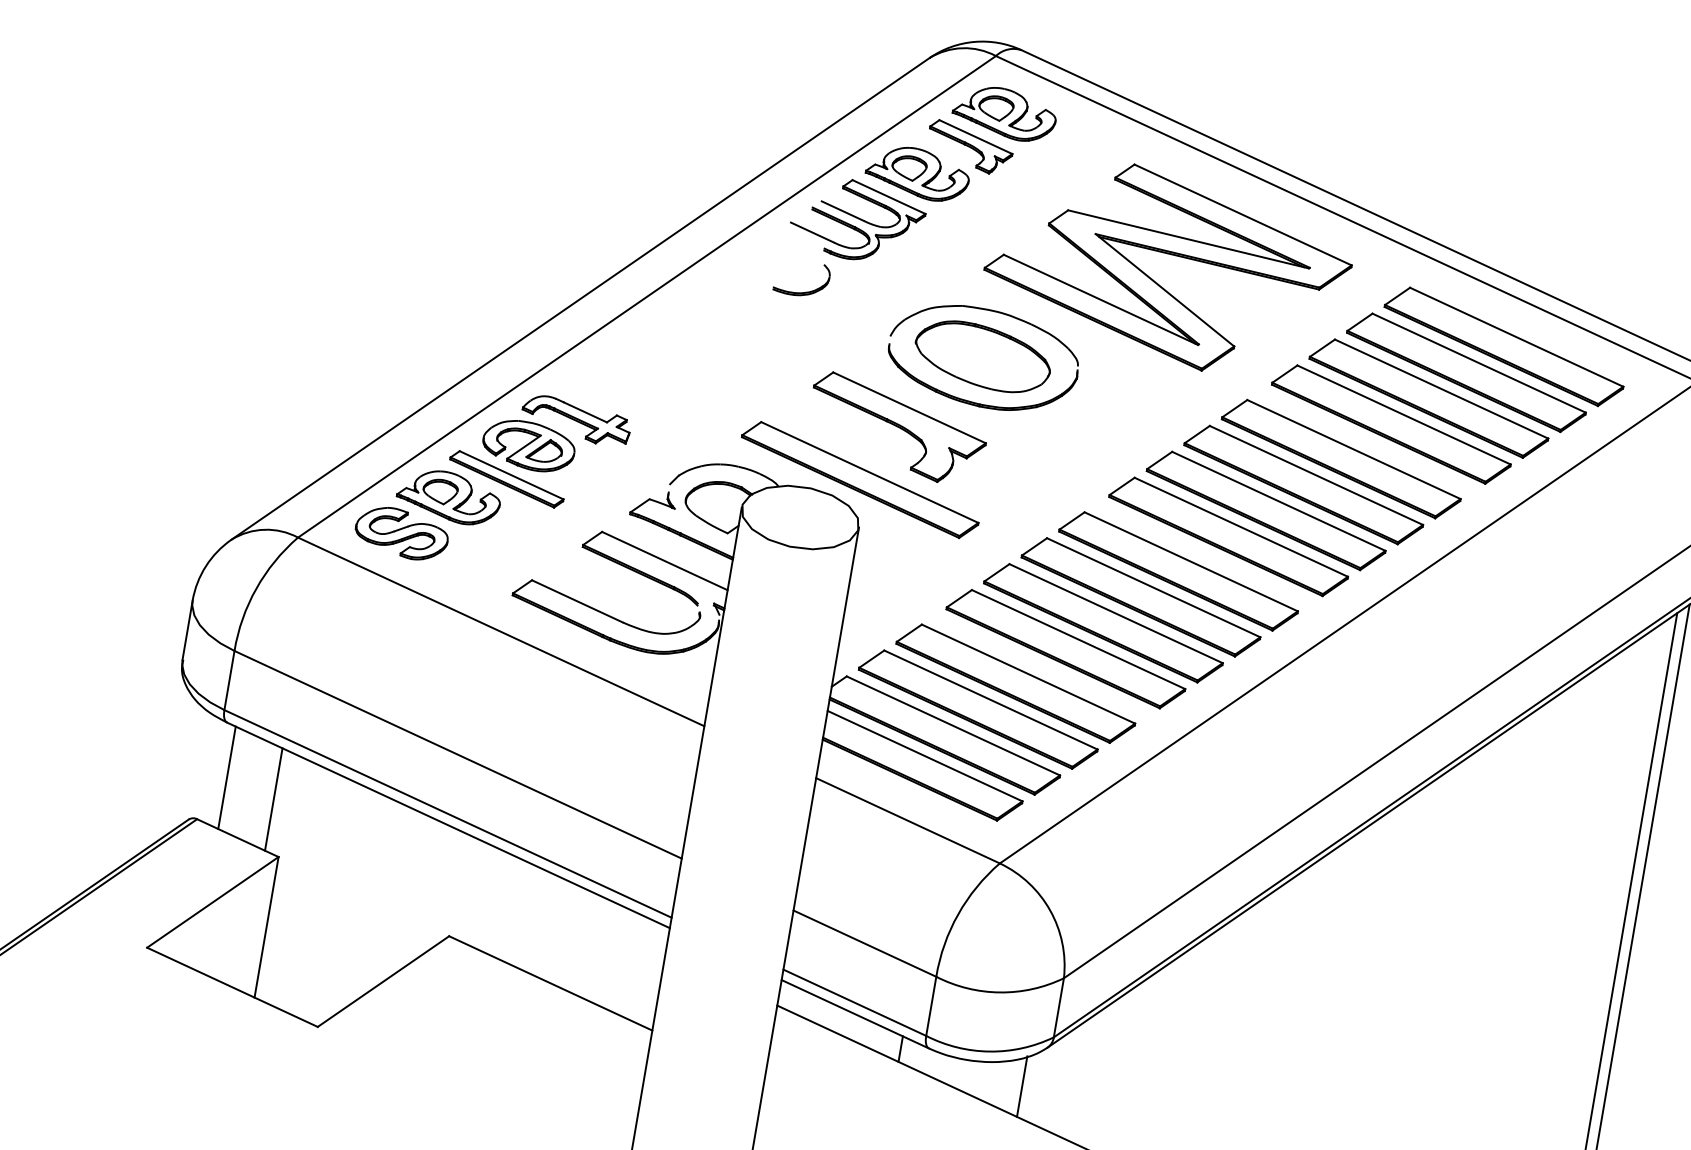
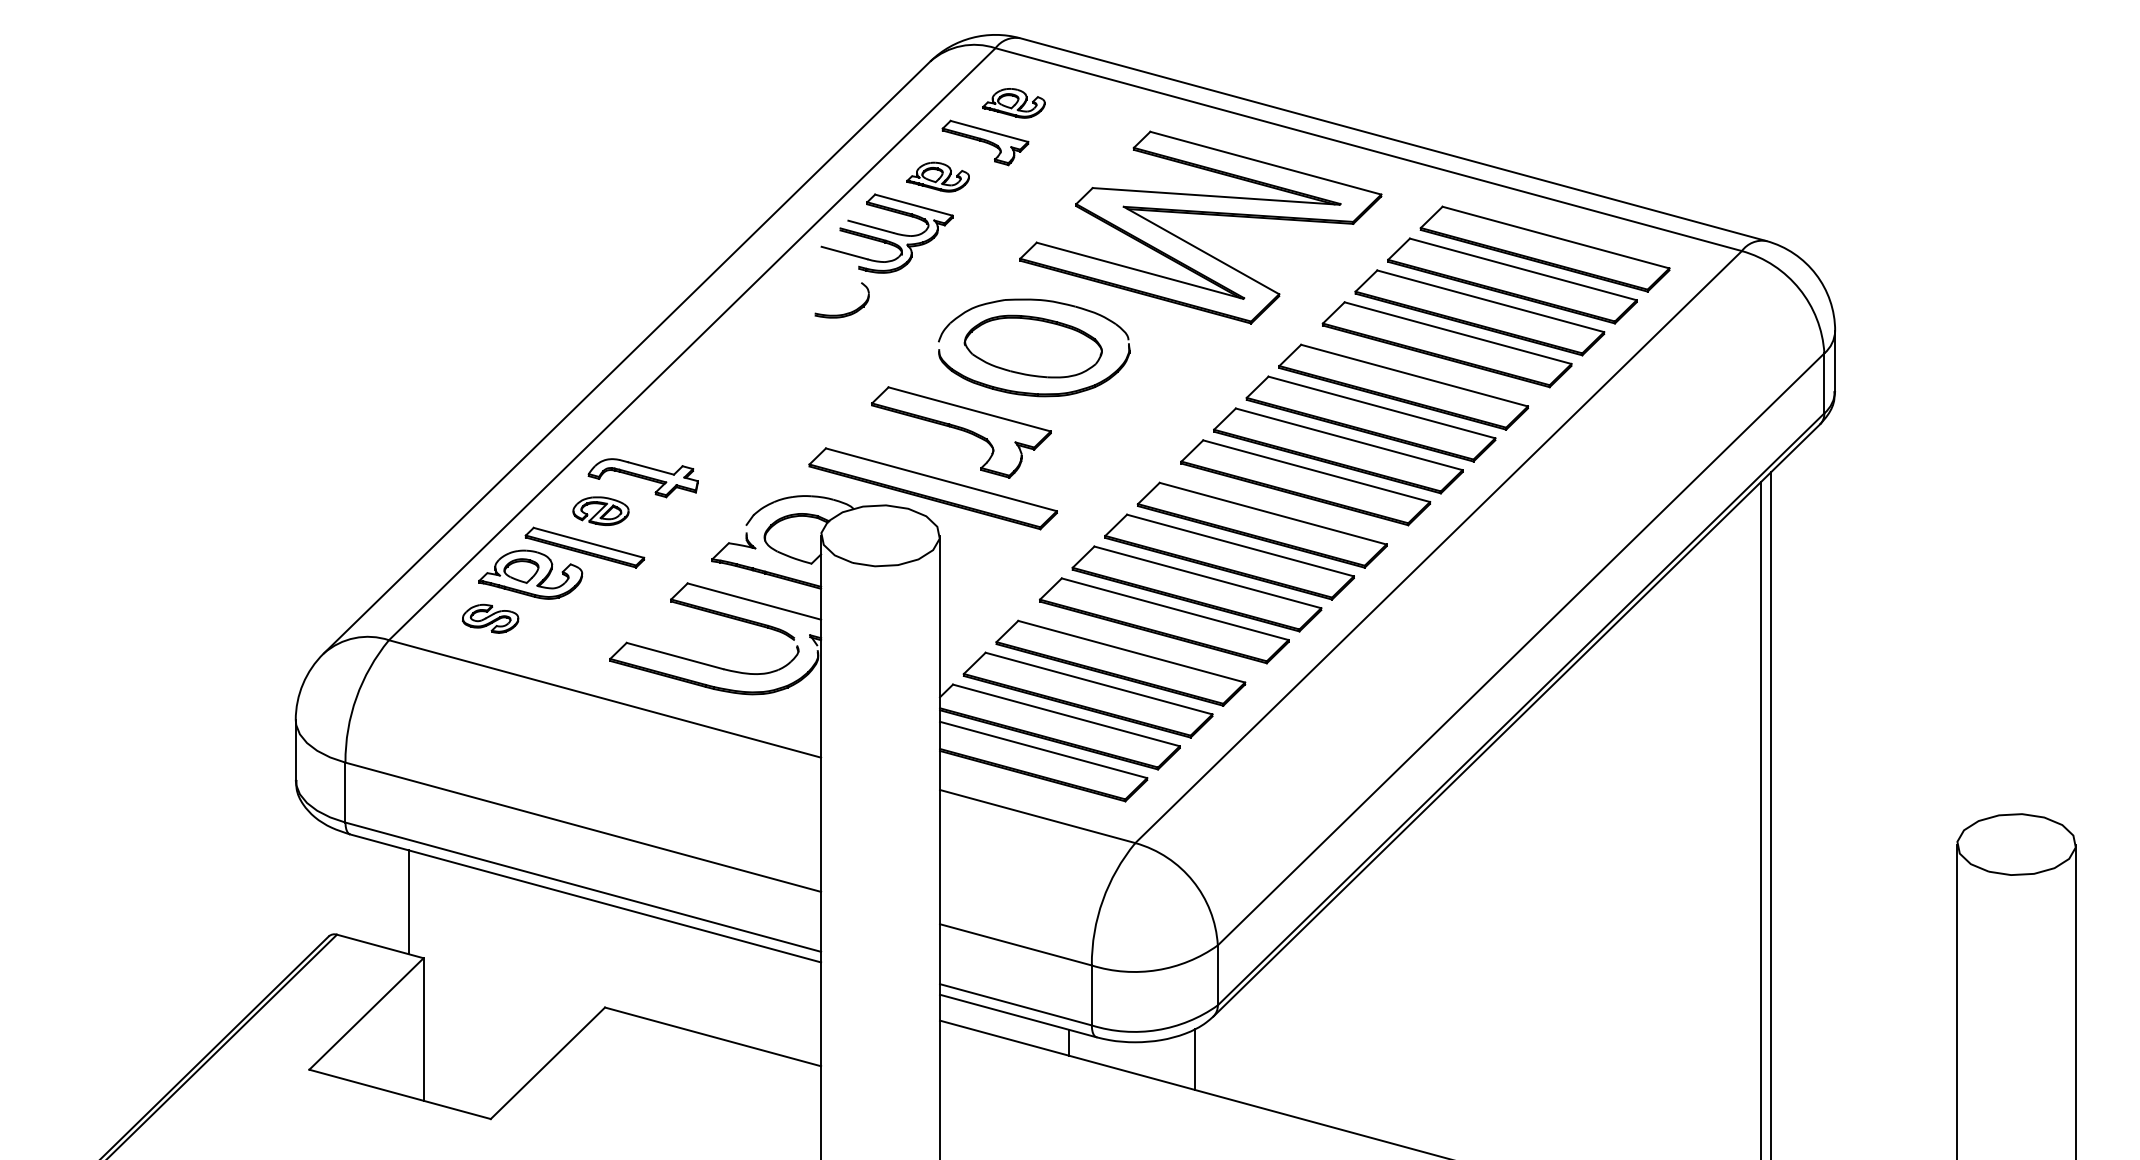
part: (1004, 113) -> (1013, 103), size x0.6
part: (916, 173) -> (937, 177), size x0.6
part: (528, 446) -> (600, 511), size x0.6
part: (401, 533) -> (490, 618), size x0.6
line: (227, 777) -> (359, 888), removed

